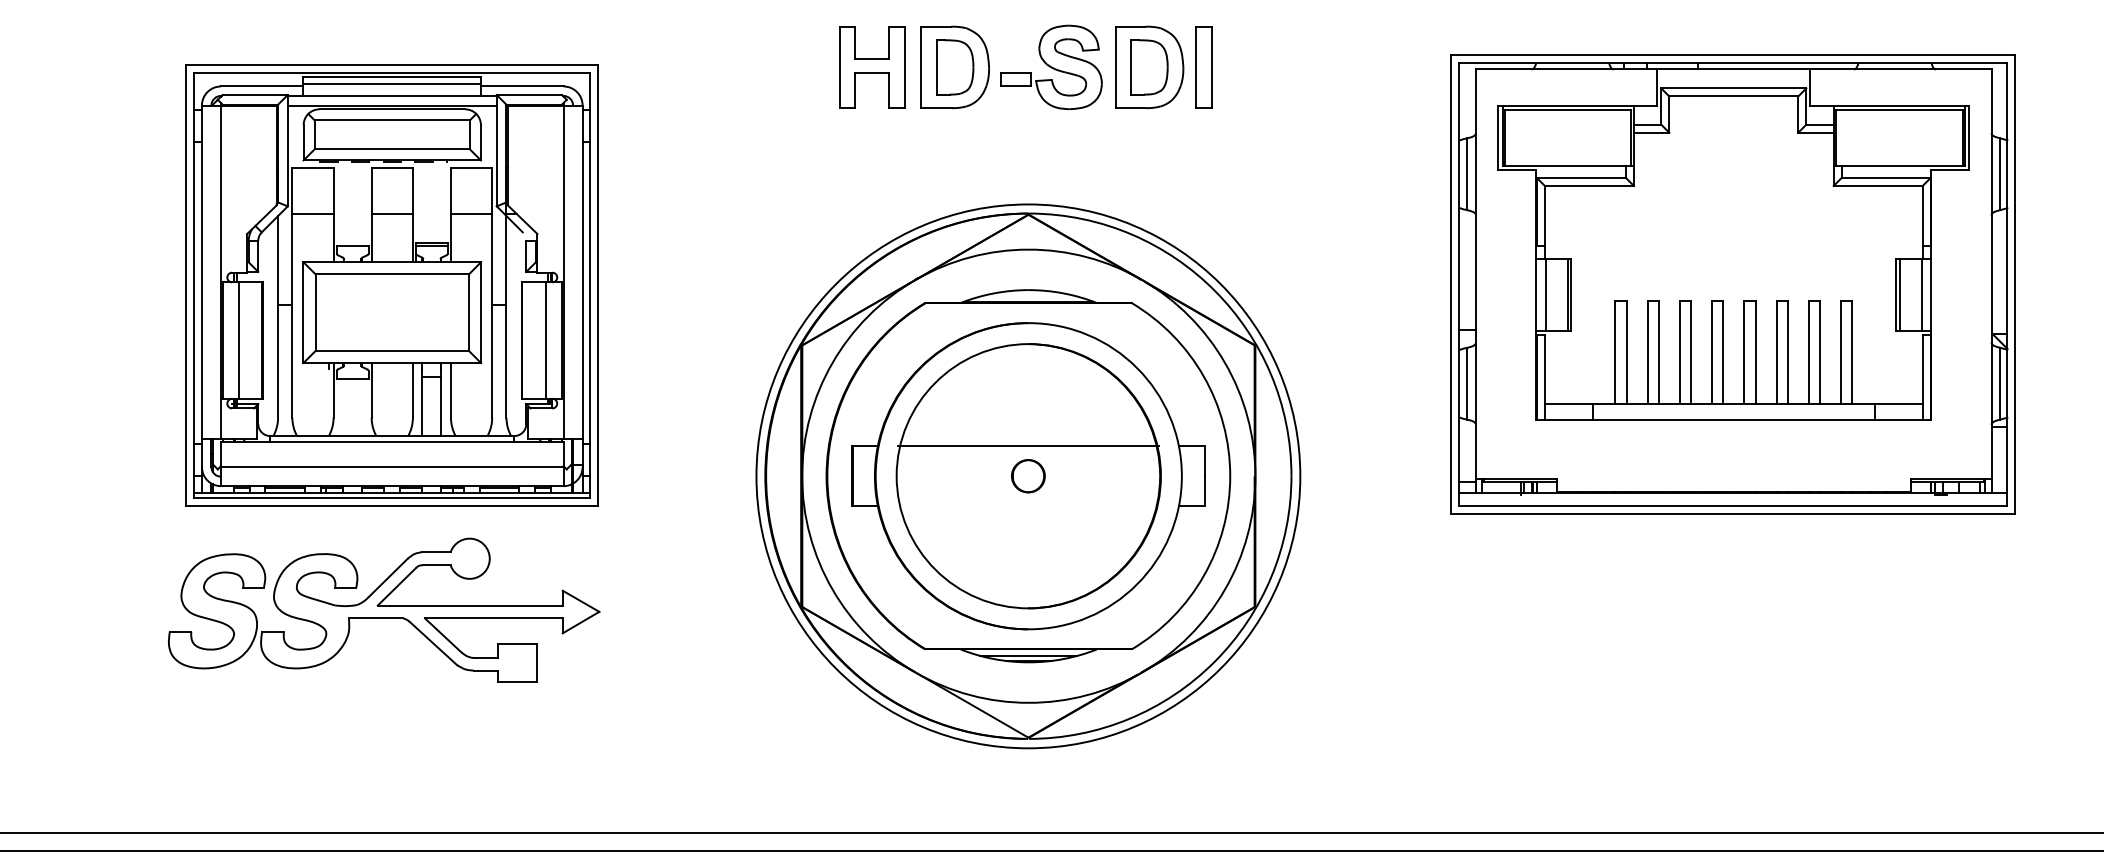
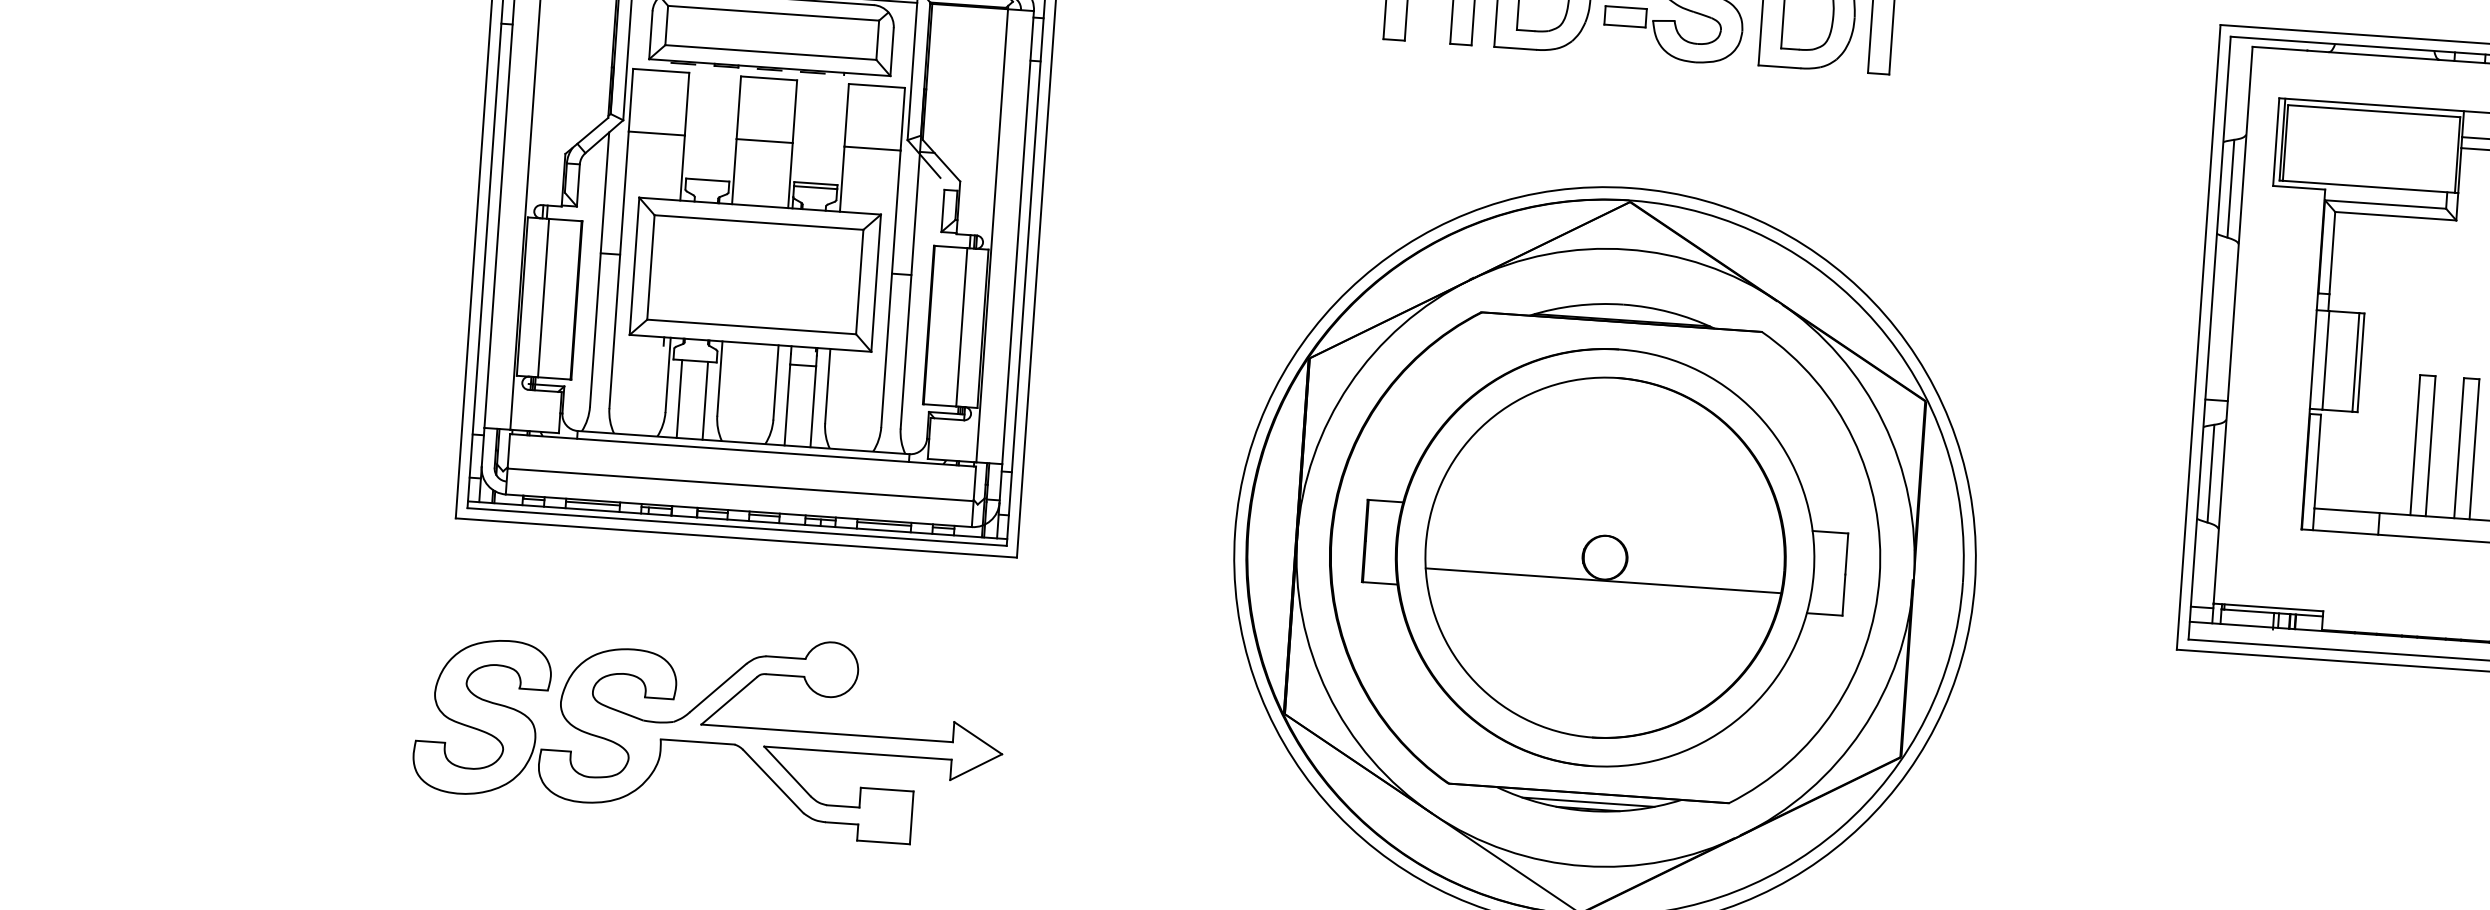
line: (343, 407) -> (679, 399), added
line: (362, 407) -> (705, 400), added
line: (1028, 446) -> (1603, 581), moved
part: (384, 609) -> (710, 730), moved

